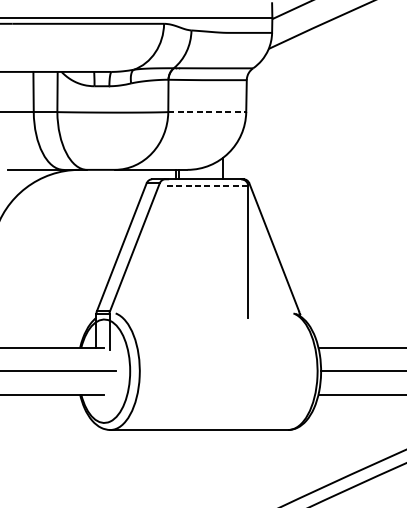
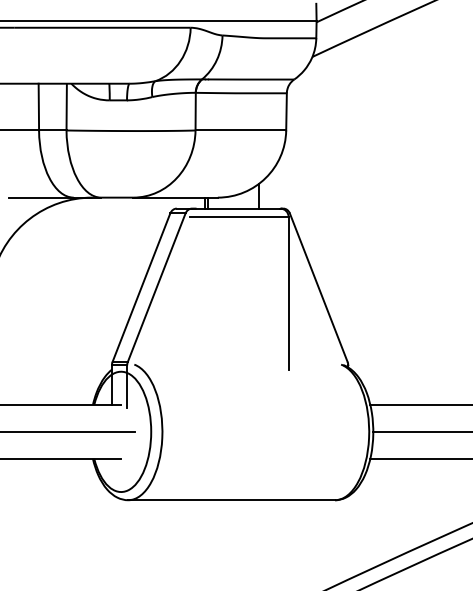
line: (207, 112) -> (241, 130), dashed -> solid
line: (206, 186) -> (239, 216), dashed -> solid

